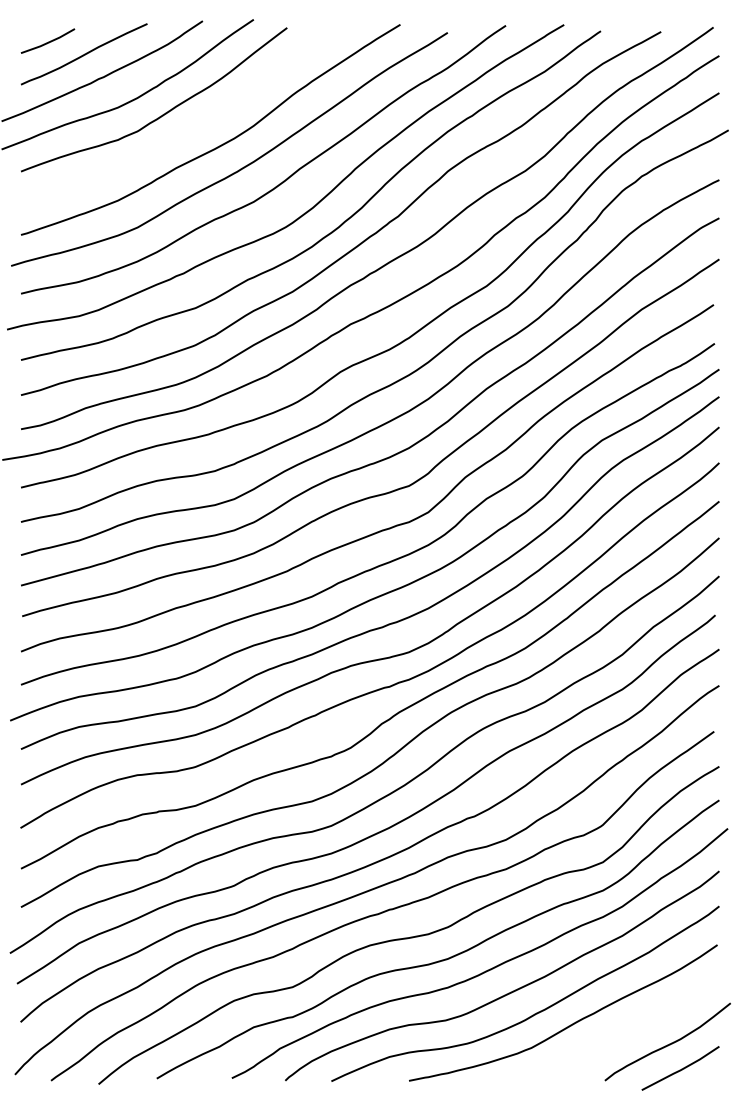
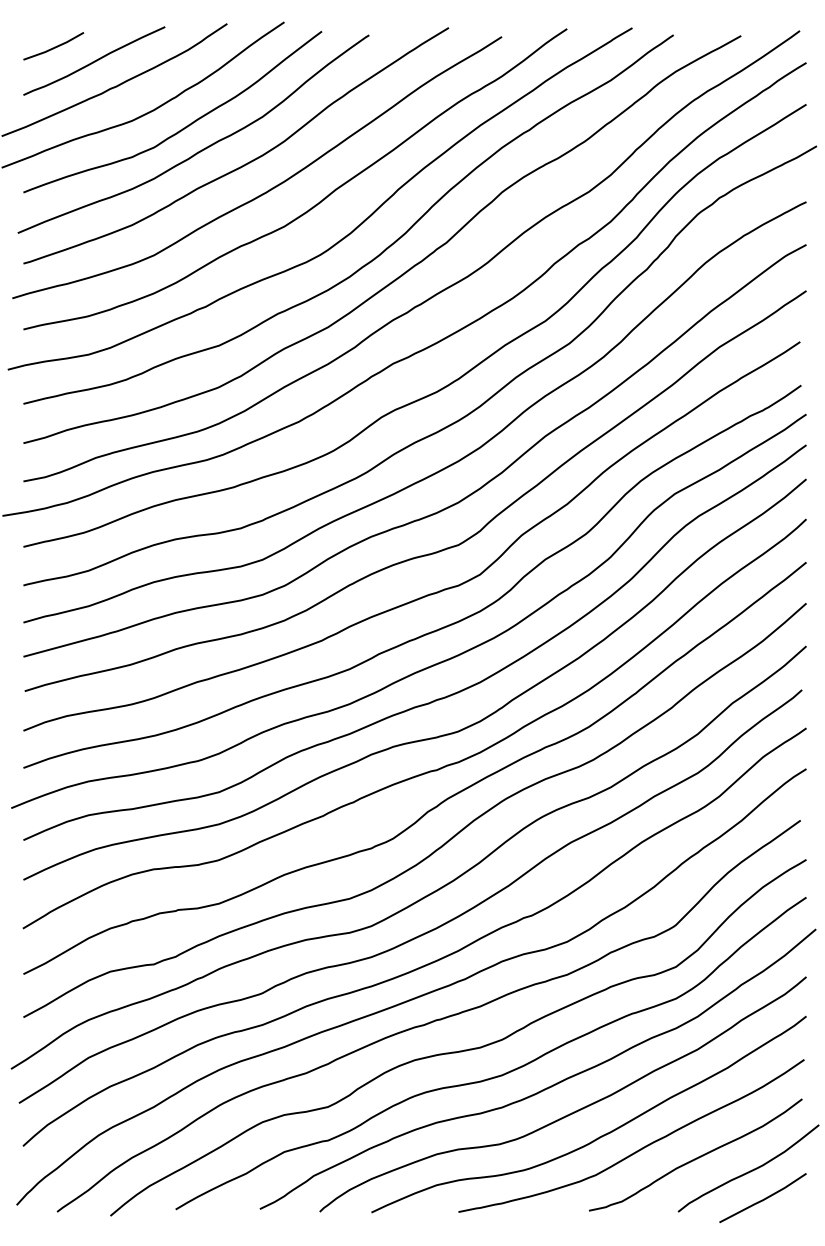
curve: (179, 133) -> (201, 149), added
curve: (621, 1032) -> (696, 1157), added

